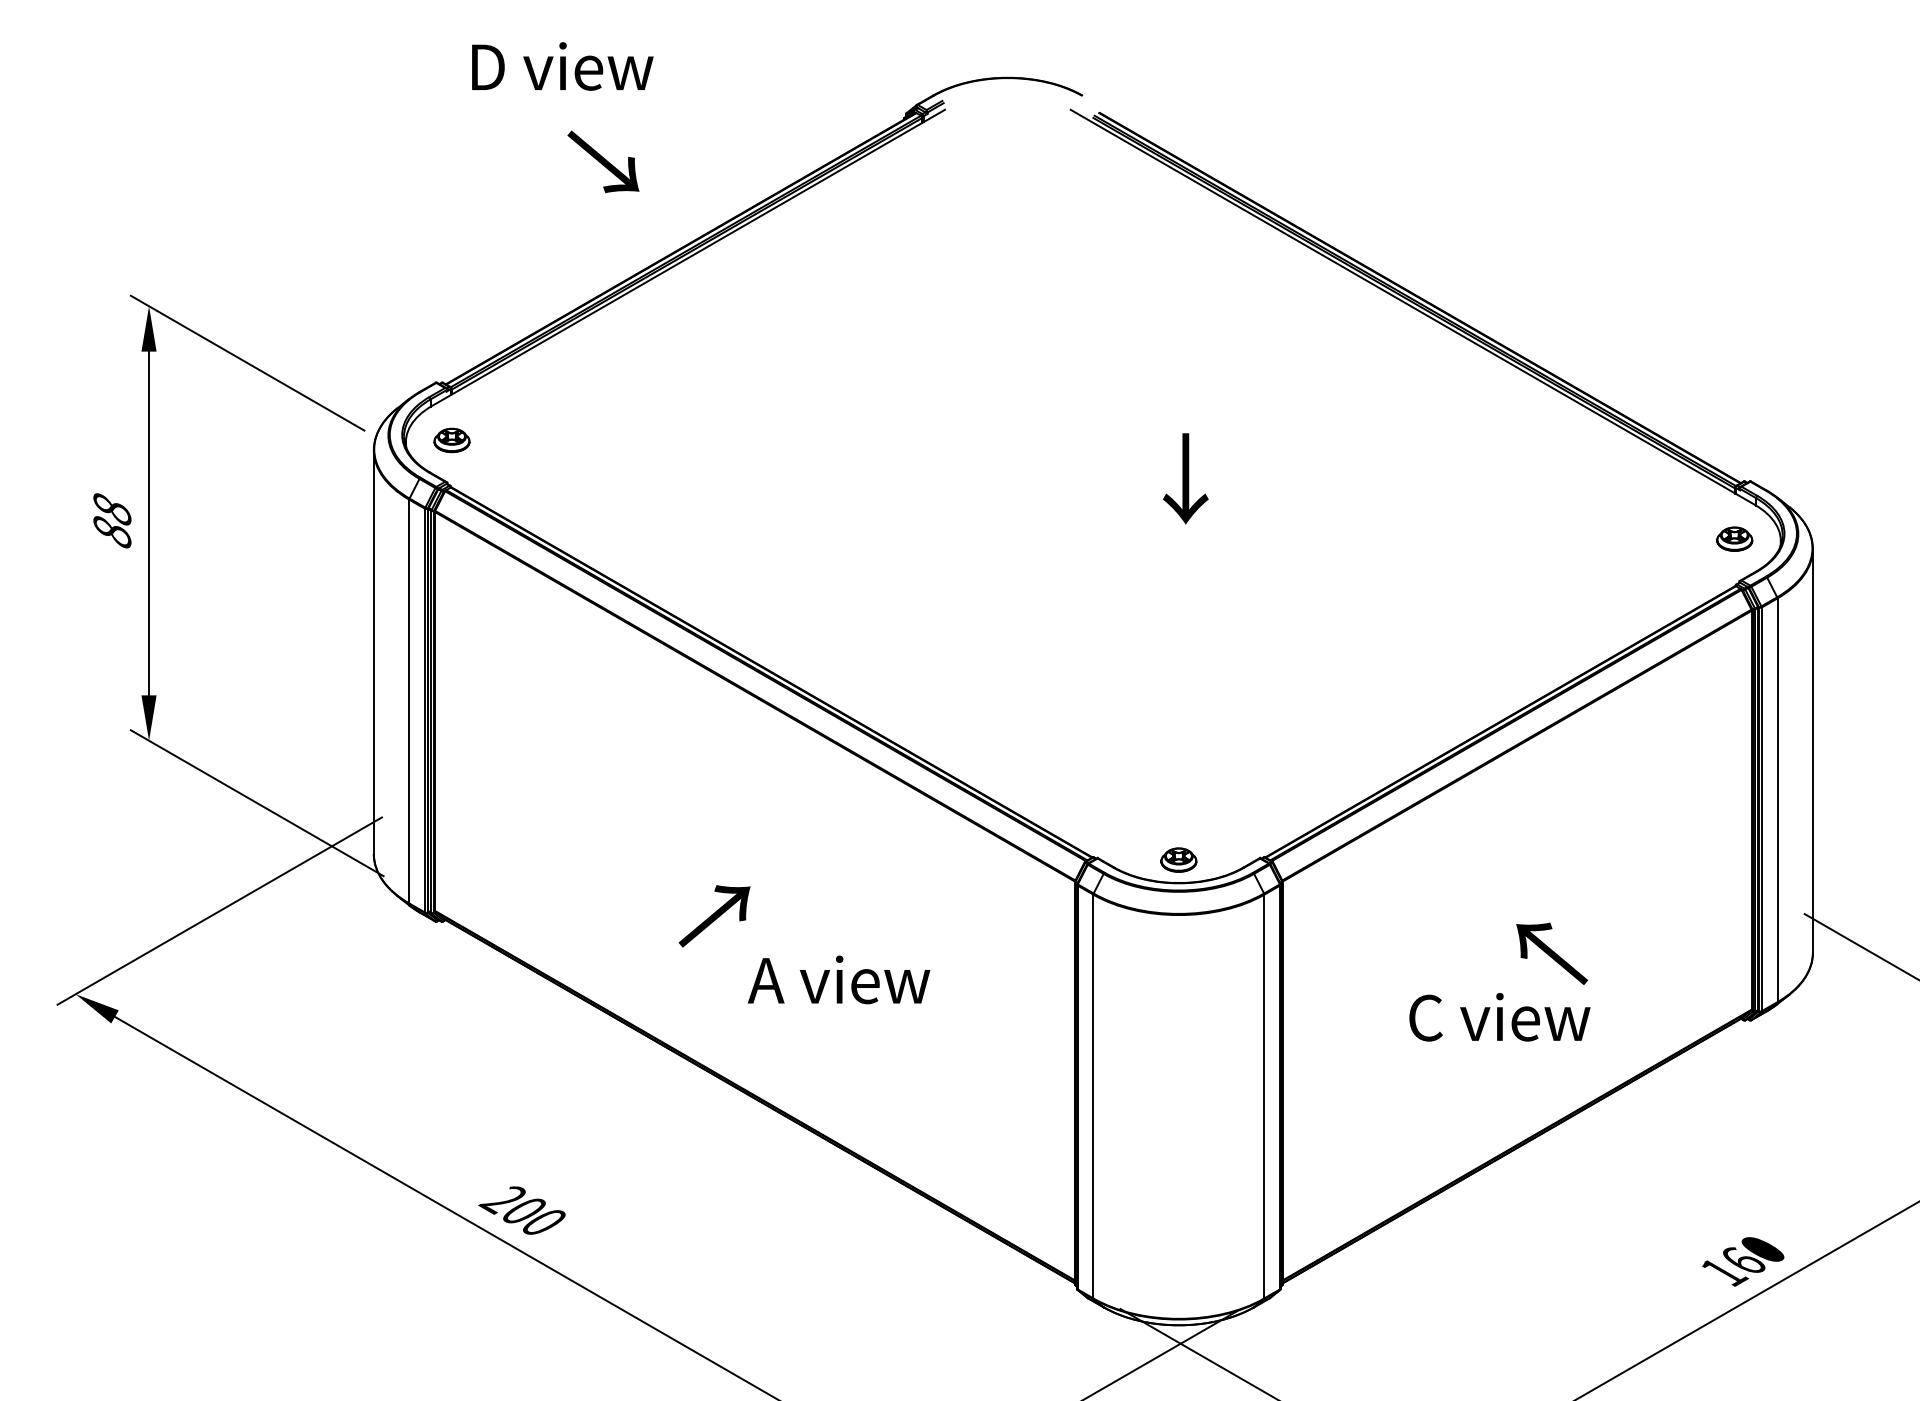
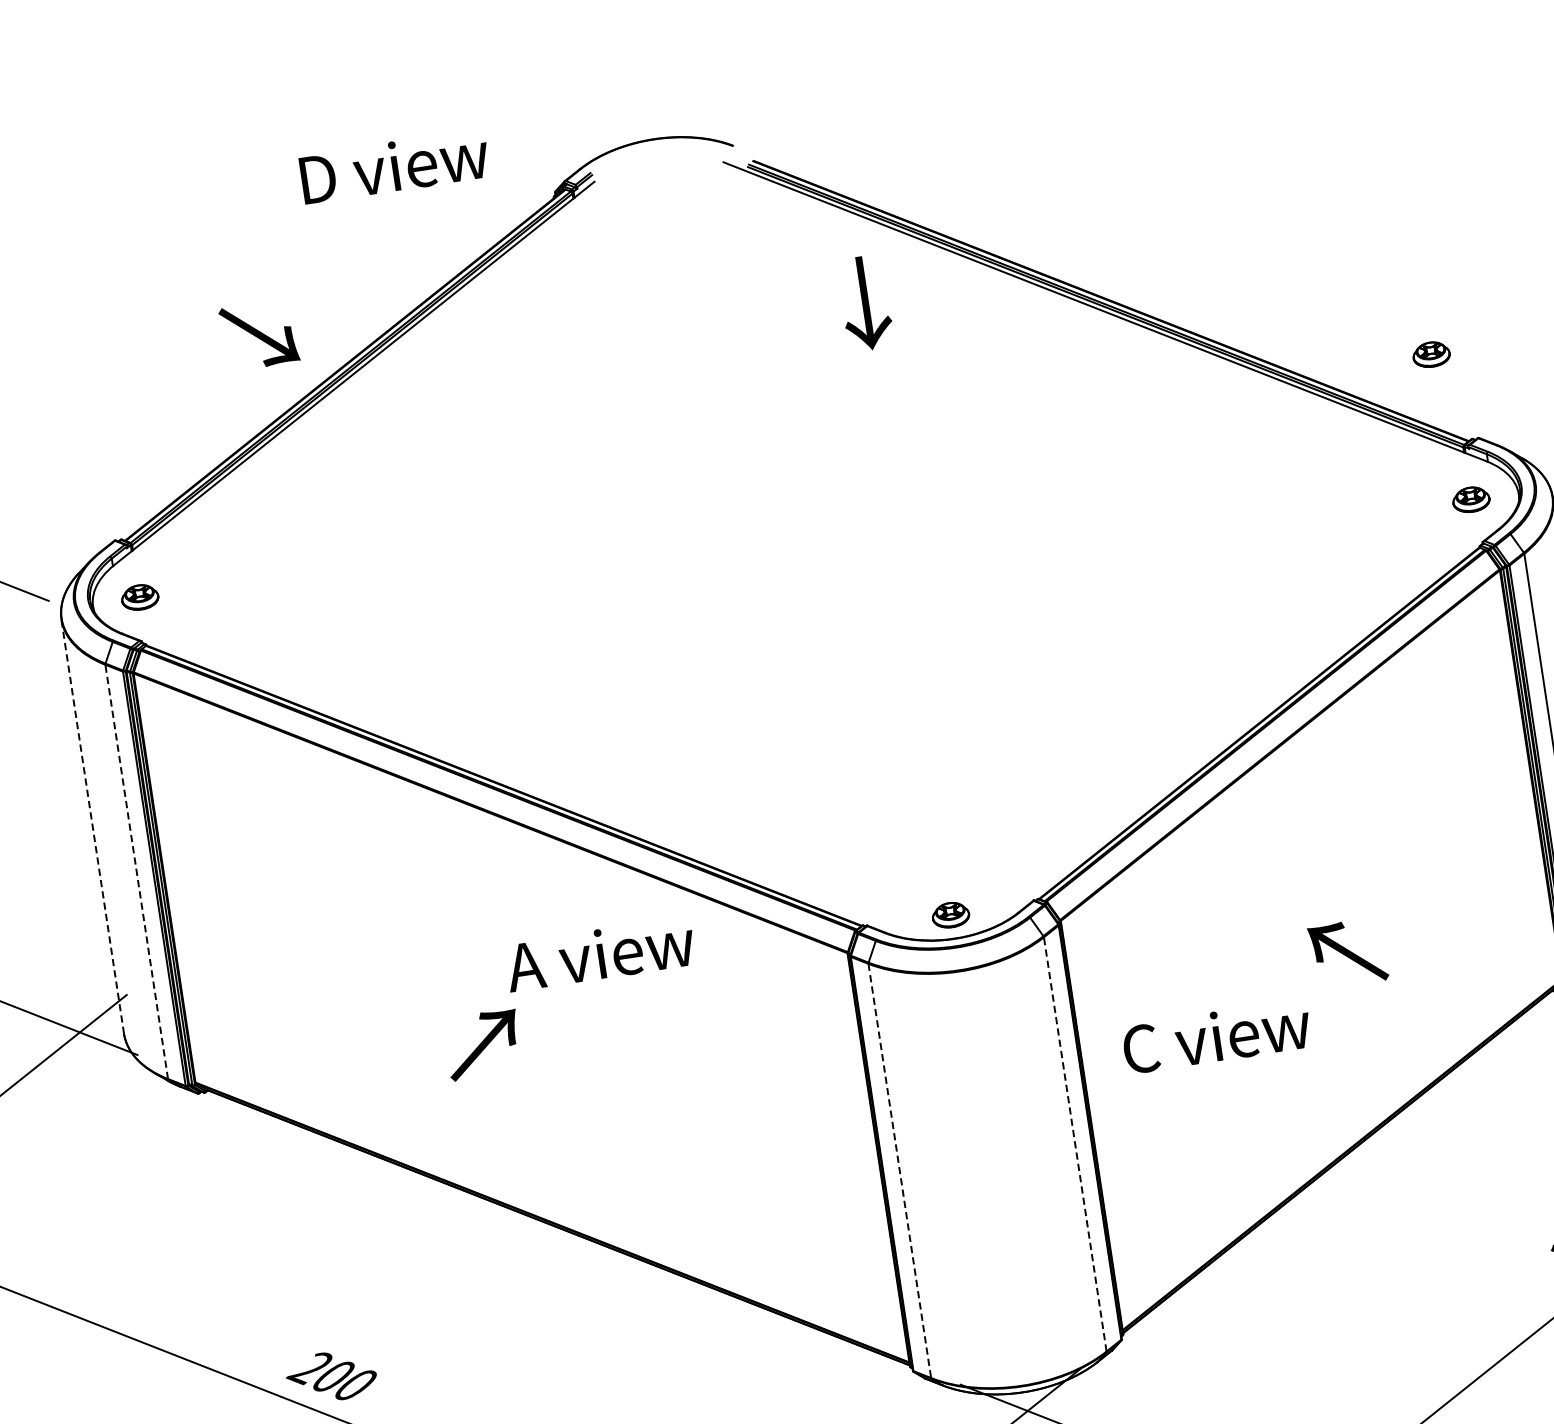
text: (562, 66) -> (394, 166), moved
text: (603, 161) -> (259, 334), moved
part: (1717, 394) -> (1431, 353), added
text: (1185, 478) -> (865, 303), moved
line: (373, 652) -> (92, 827), solid -> dashed
line: (409, 701) -> (136, 871), solid -> dashed
text: (838, 979) -> (599, 954), moved
text: (1499, 1017) -> (1216, 1036), moved
line: (1093, 1096) -> (899, 1170), solid -> dashed
line: (1264, 1096) -> (1075, 1144), solid -> dashed

